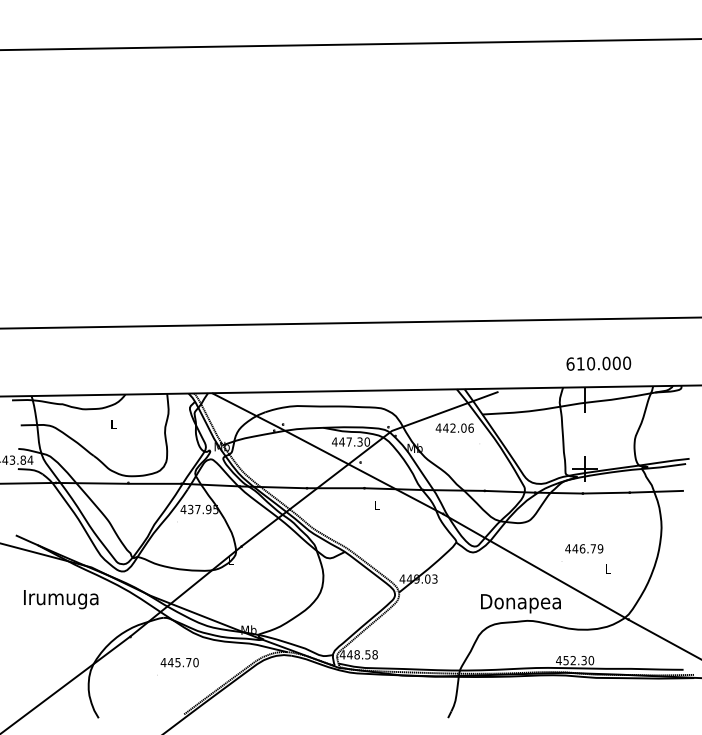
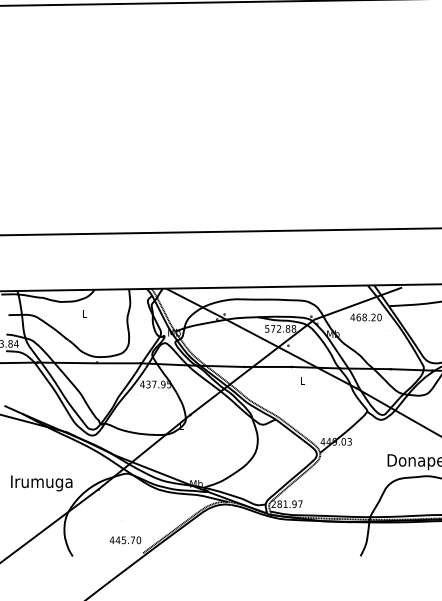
text: (458, 427) -> (369, 316), 442.06 -> 468.20
text: (350, 441) -> (280, 328), 447.30 -> 572.88
text: (61, 599) -> (42, 483), moved
text: (358, 654) -> (286, 503), 448.58 -> 281.97
text: (179, 662) -> (125, 540), moved

